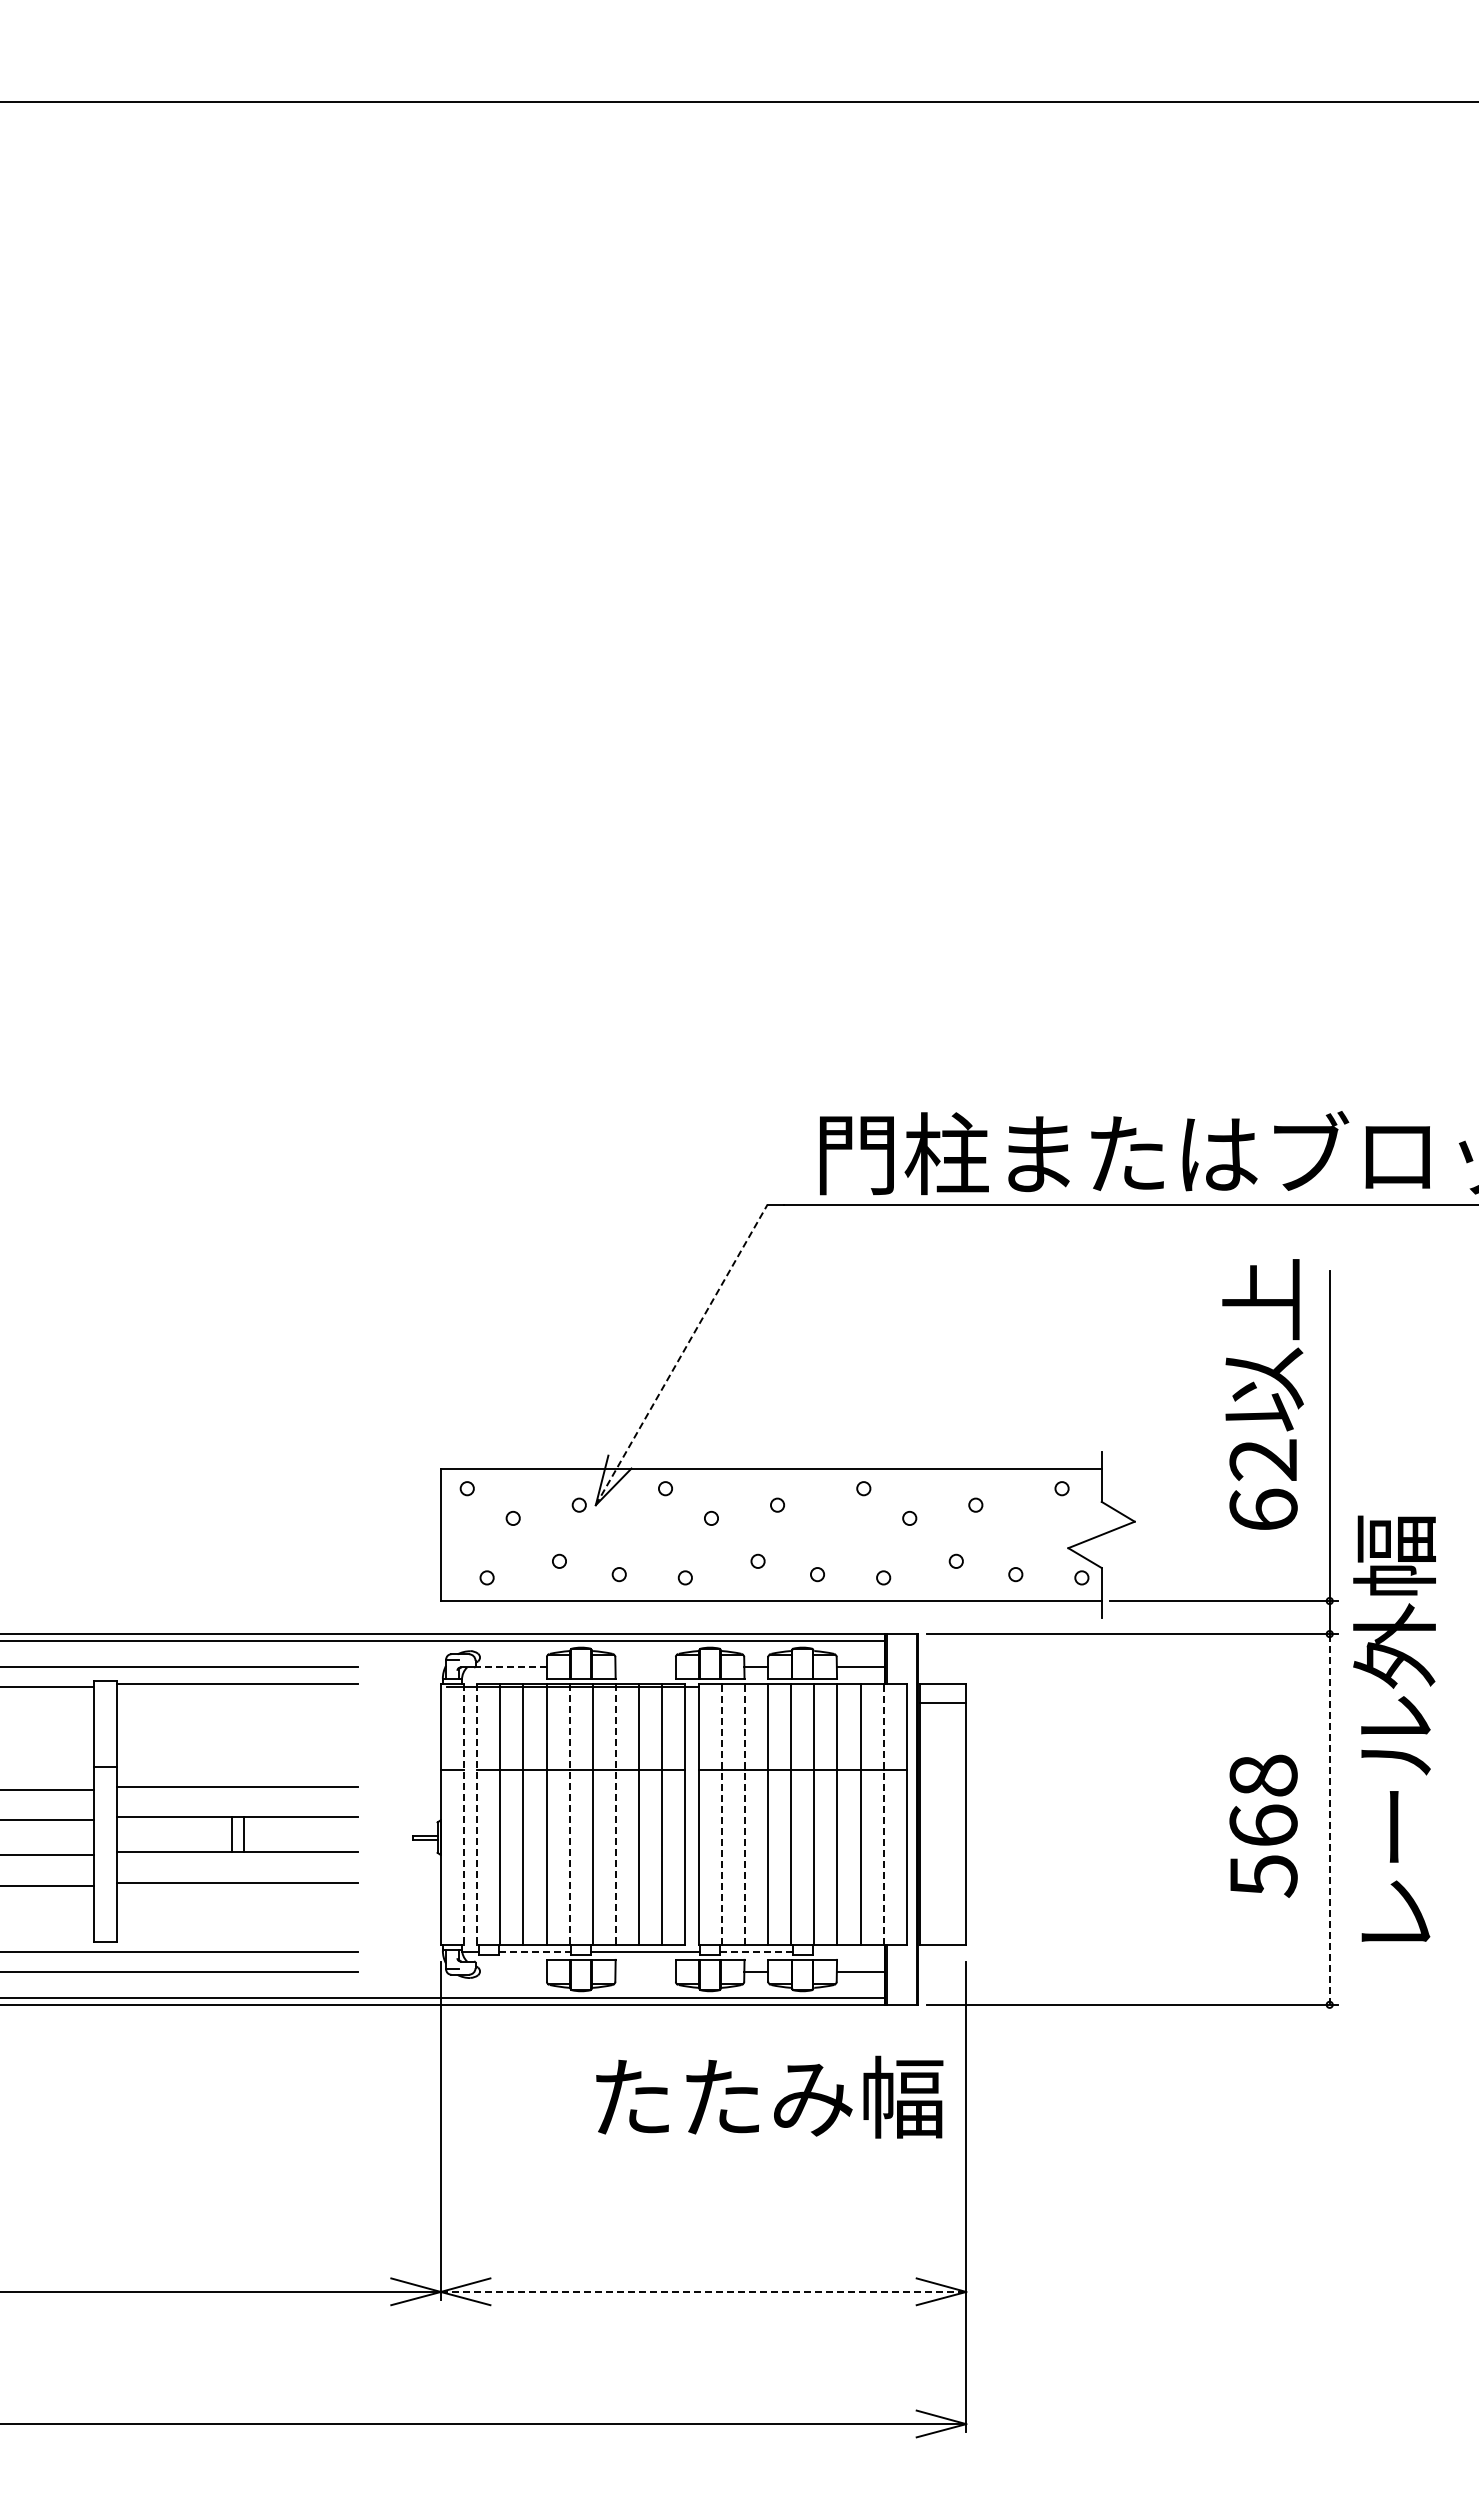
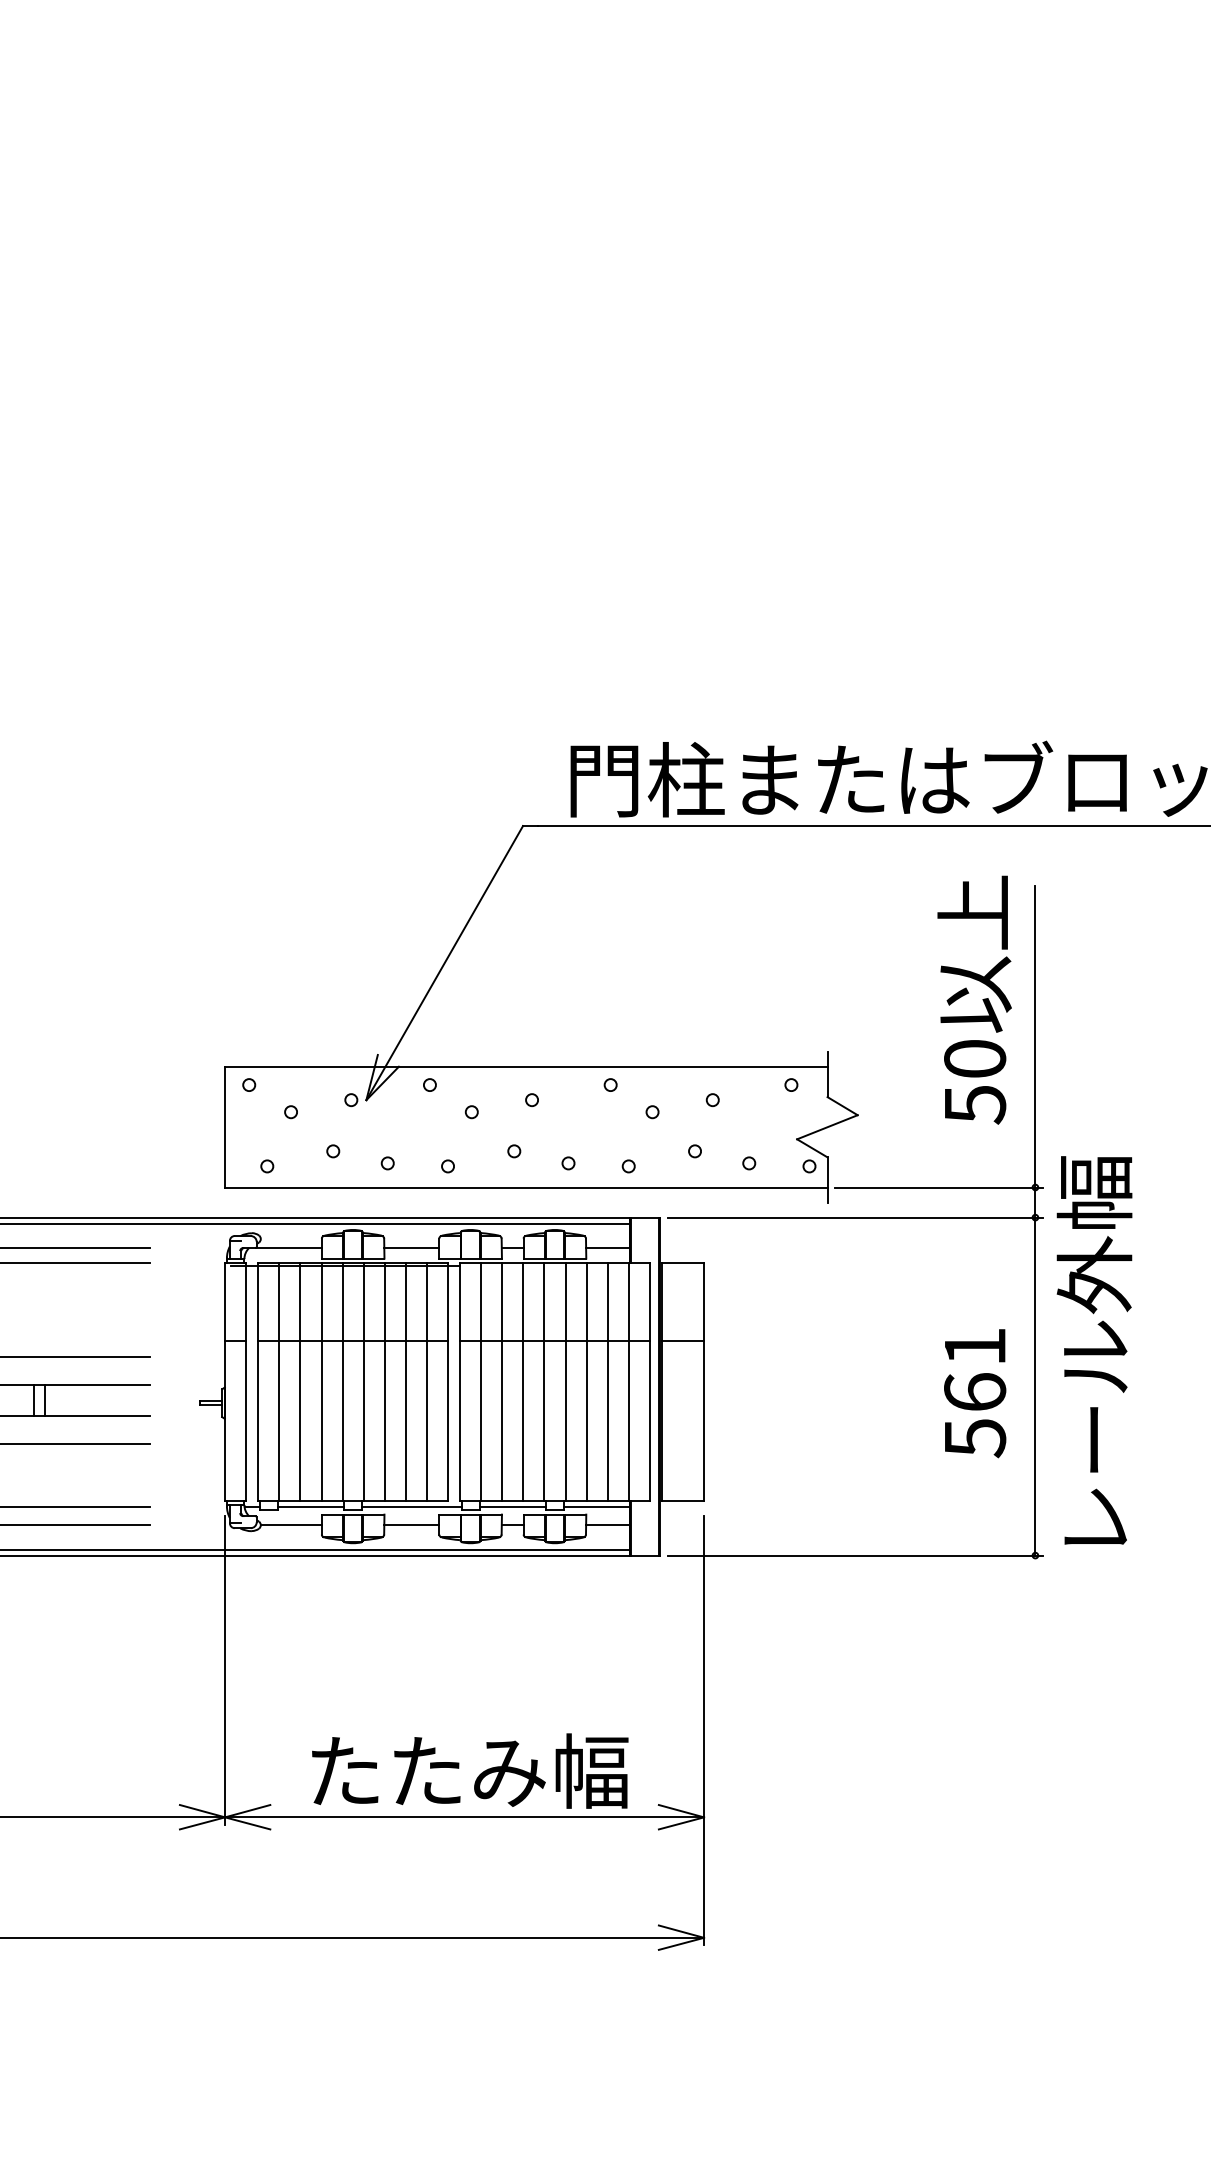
line: (681, 1354) -> (444, 962), dashed -> solid
text: (1263, 1485) -> (975, 1082), 62 -> 50
line: (510, 1667) -> (288, 1248), dashed -> solid
line: (645, 1667) -> (411, 1248), added
line: (942, 1702) -> (682, 1341), moved
text: (1394, 1728) -> (1094, 1350), moved
text: (1263, 1775) -> (975, 1346), 568 -> 561
line: (463, 1814) -> (245, 1382), dashed -> solid
line: (477, 1814) -> (258, 1382), dashed -> solid
line: (569, 1814) -> (342, 1382), dashed -> solid
line: (615, 1814) -> (384, 1382), dashed -> solid
line: (721, 1814) -> (480, 1382), dashed -> solid
line: (744, 1814) -> (501, 1382), dashed -> solid
line: (883, 1814) -> (628, 1382), dashed -> solid
line: (1329, 1818) -> (1035, 1385), dashed -> solid
line: (535, 1951) -> (311, 1506), dashed -> solid
line: (756, 1951) -> (512, 1506), dashed -> solid
line: (848, 1951) -> (596, 1506), added
line: (512, 1971) -> (290, 1525), added
line: (645, 1971) -> (411, 1525), added
text: (769, 2096) -> (470, 1770), moved
line: (703, 2291) -> (464, 1816), dashed -> solid

